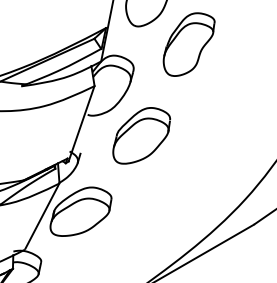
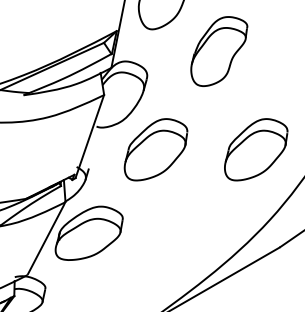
part: (188, 44) -> (218, 51), moved
part: (232, 135) -> (255, 149), added

